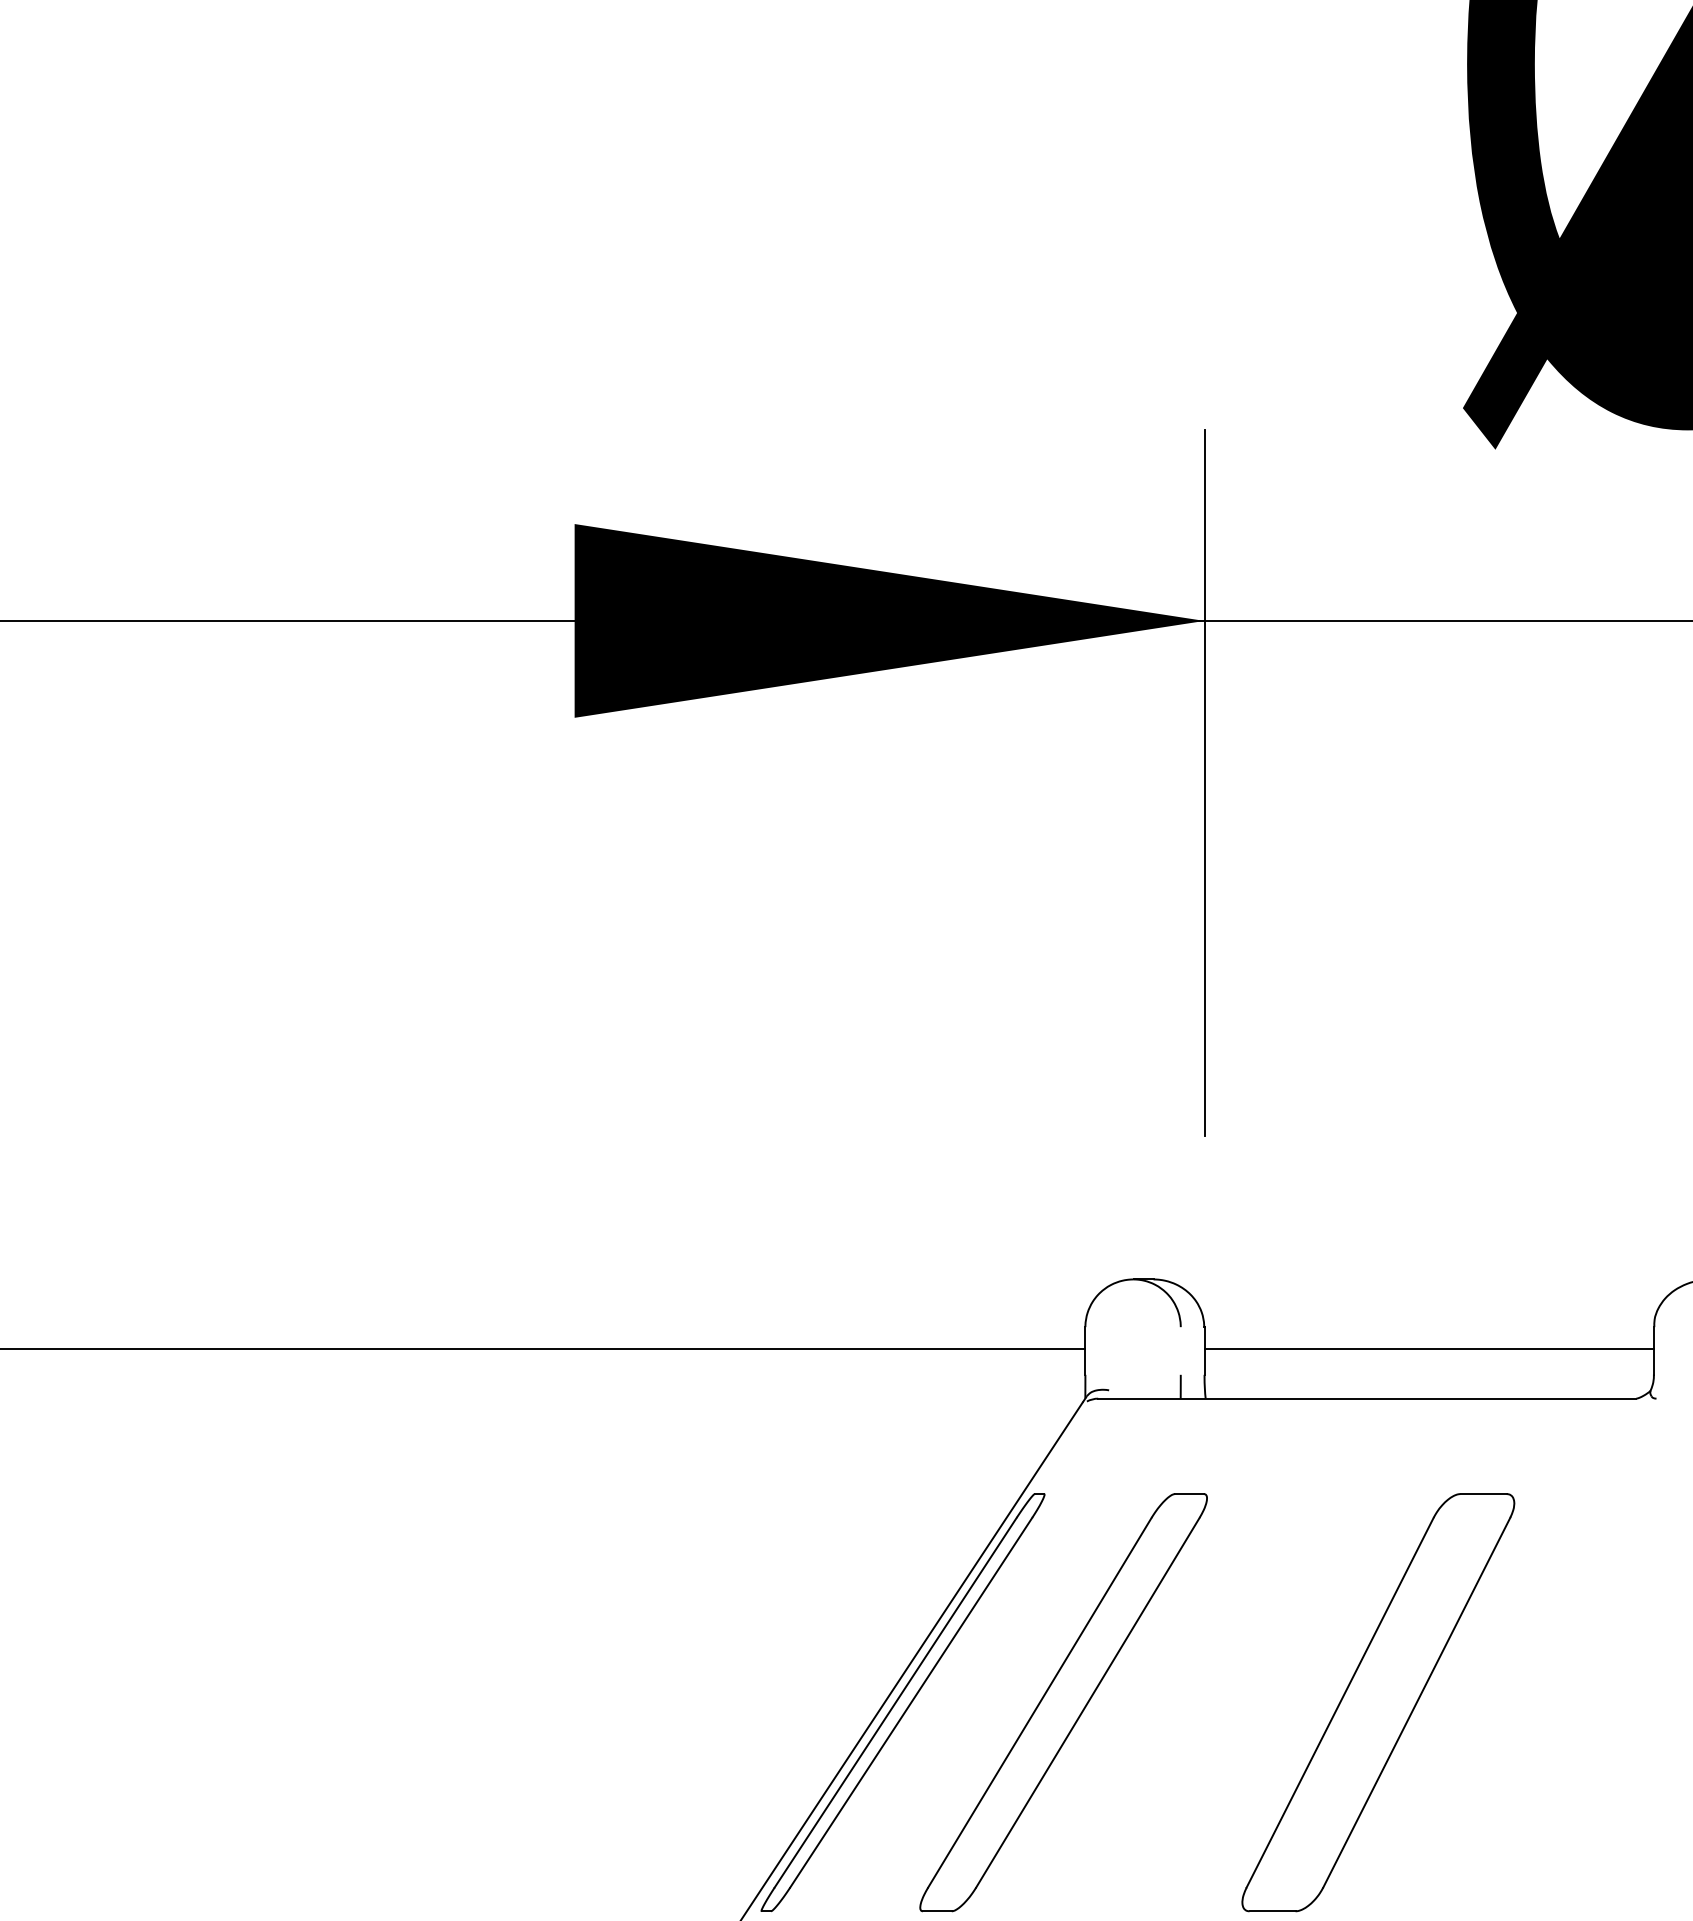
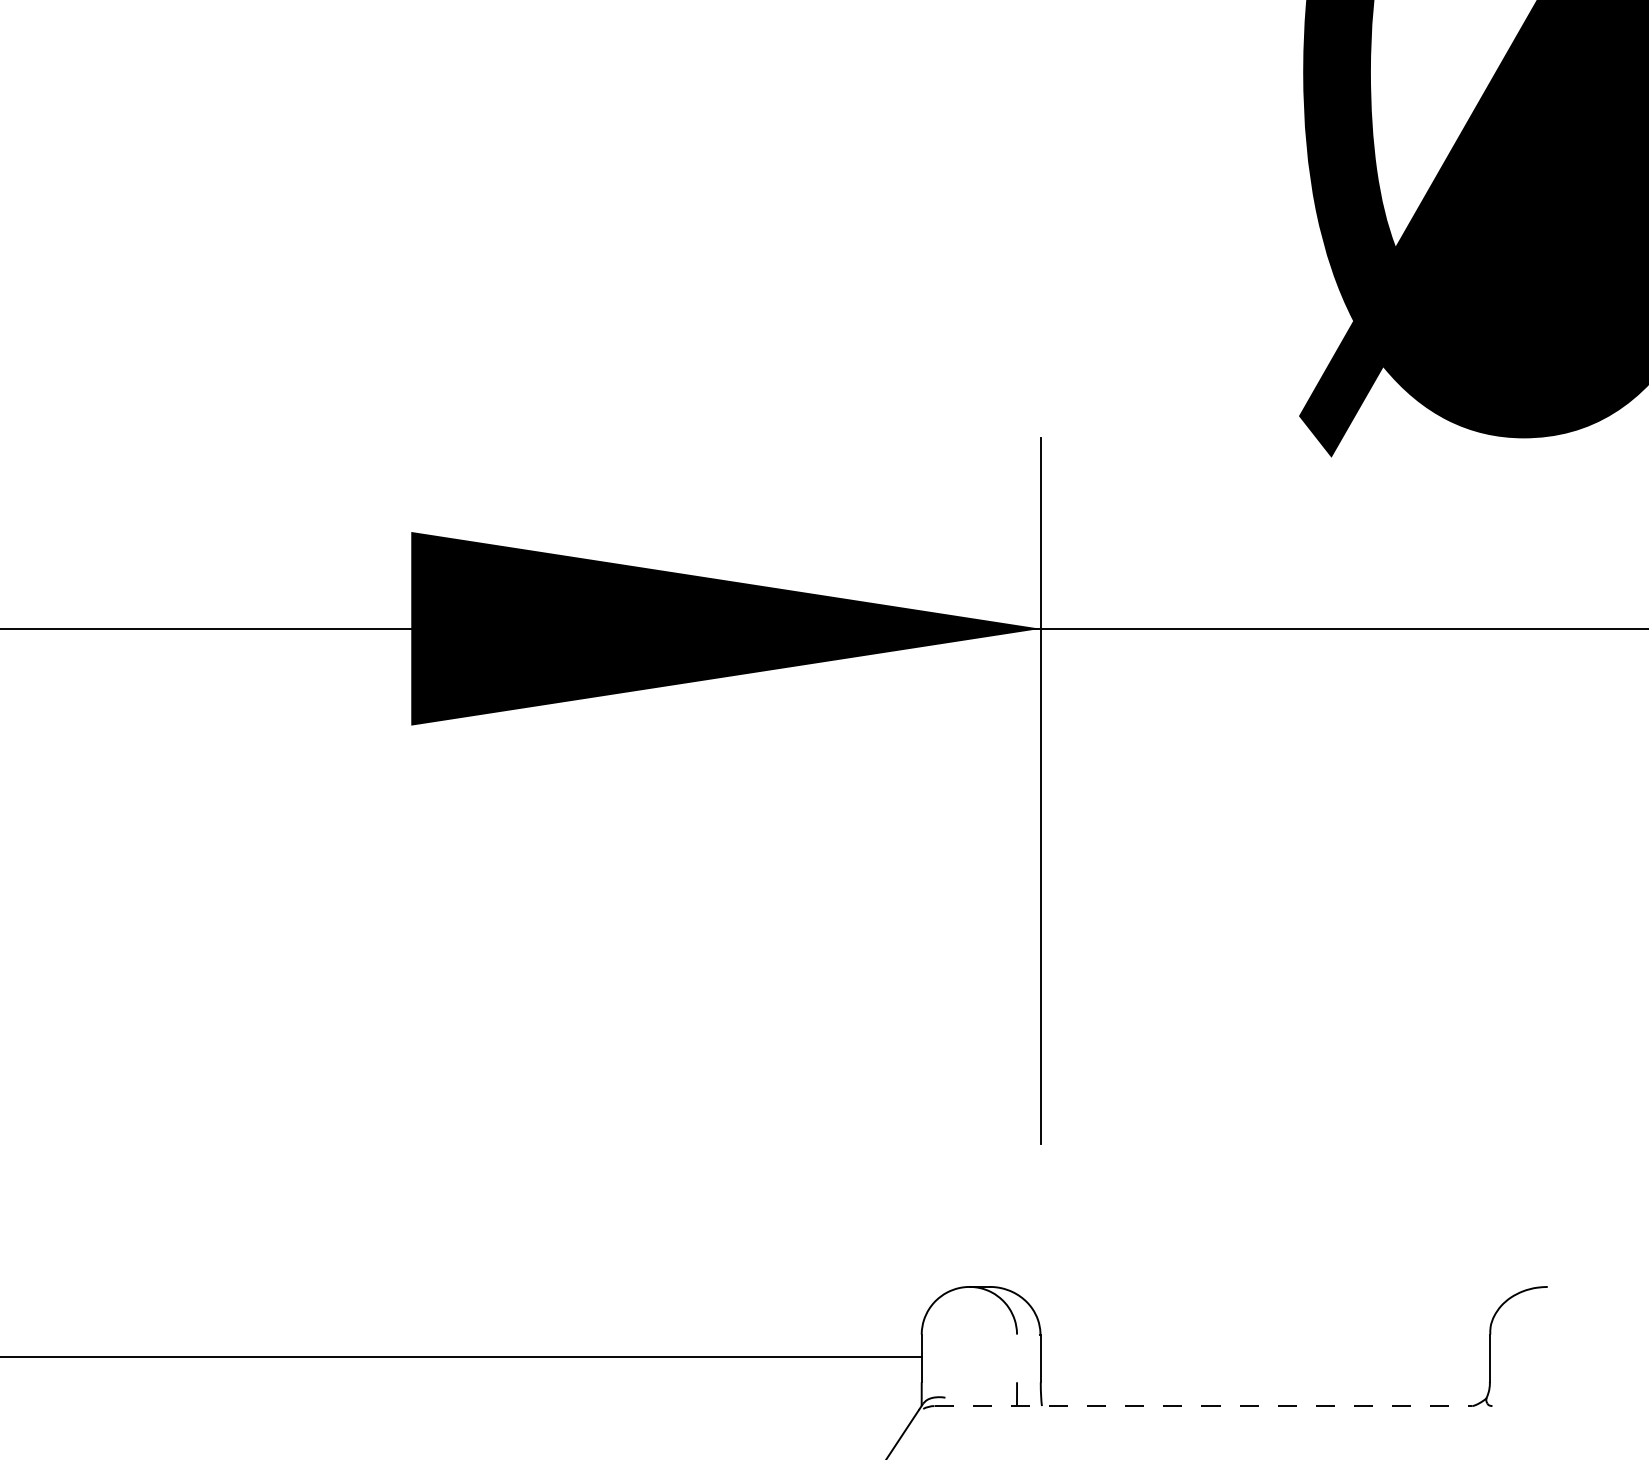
line: (1428, 1349) -> (1264, 1356), removed
line: (1367, 1398) -> (1203, 1405), solid -> dashed

